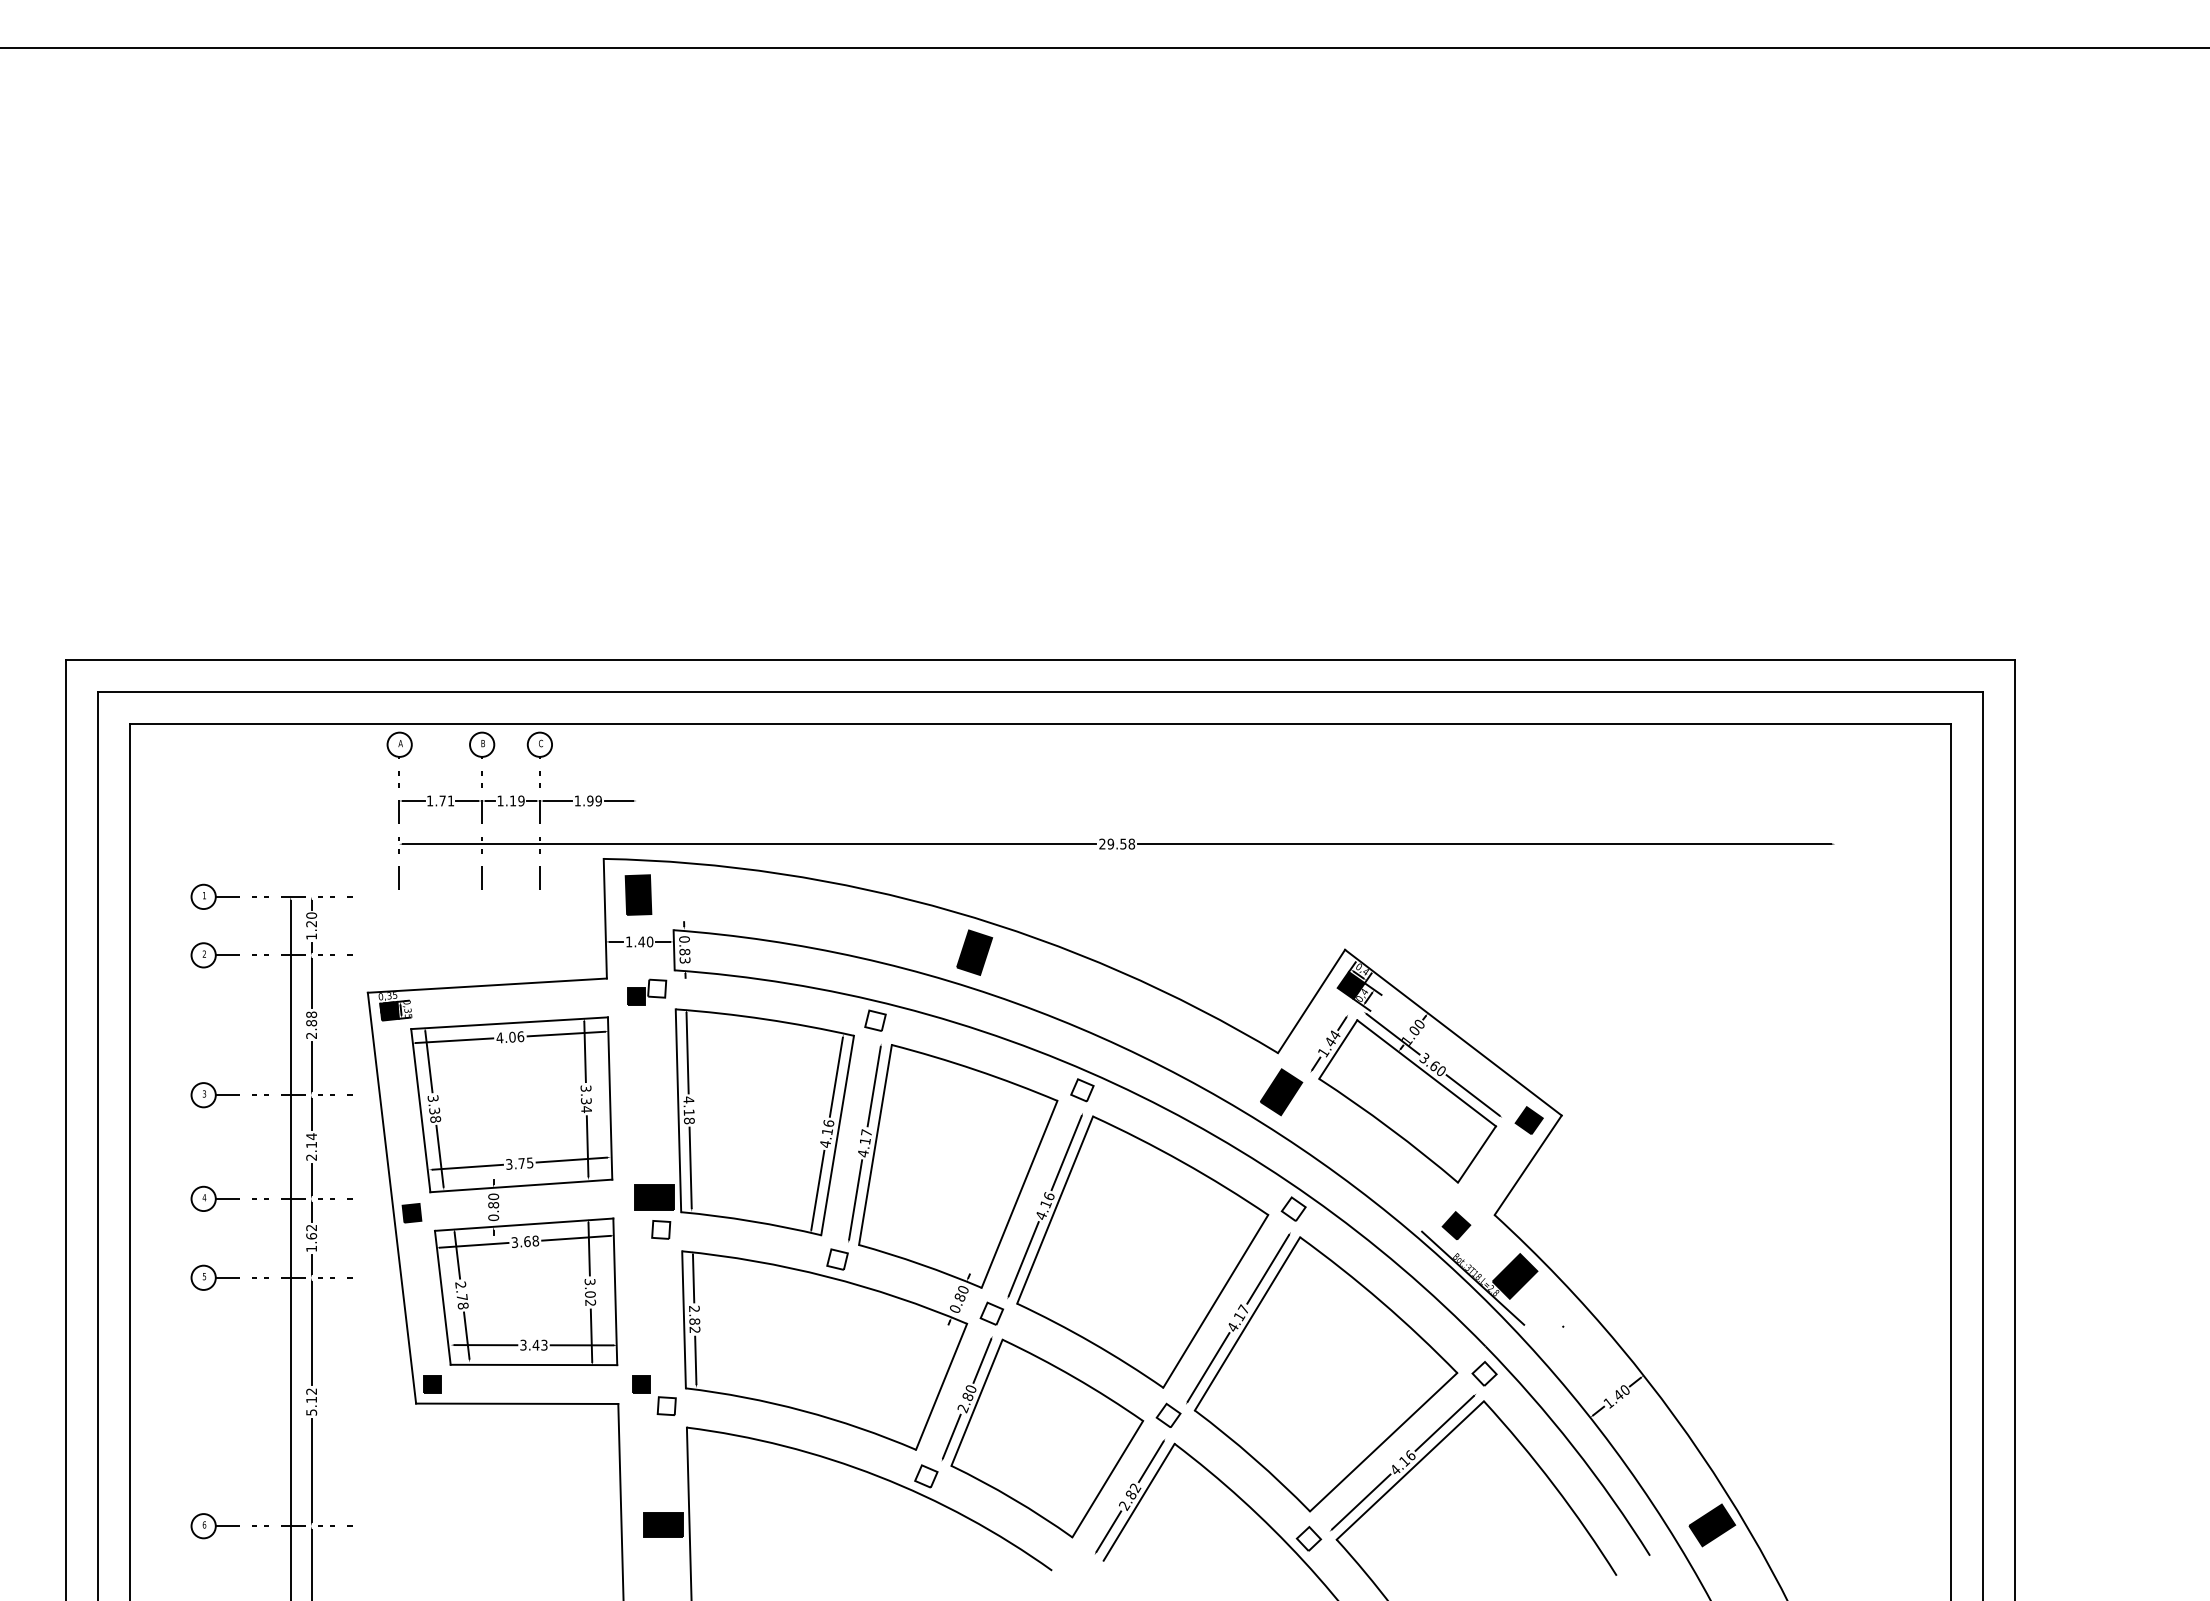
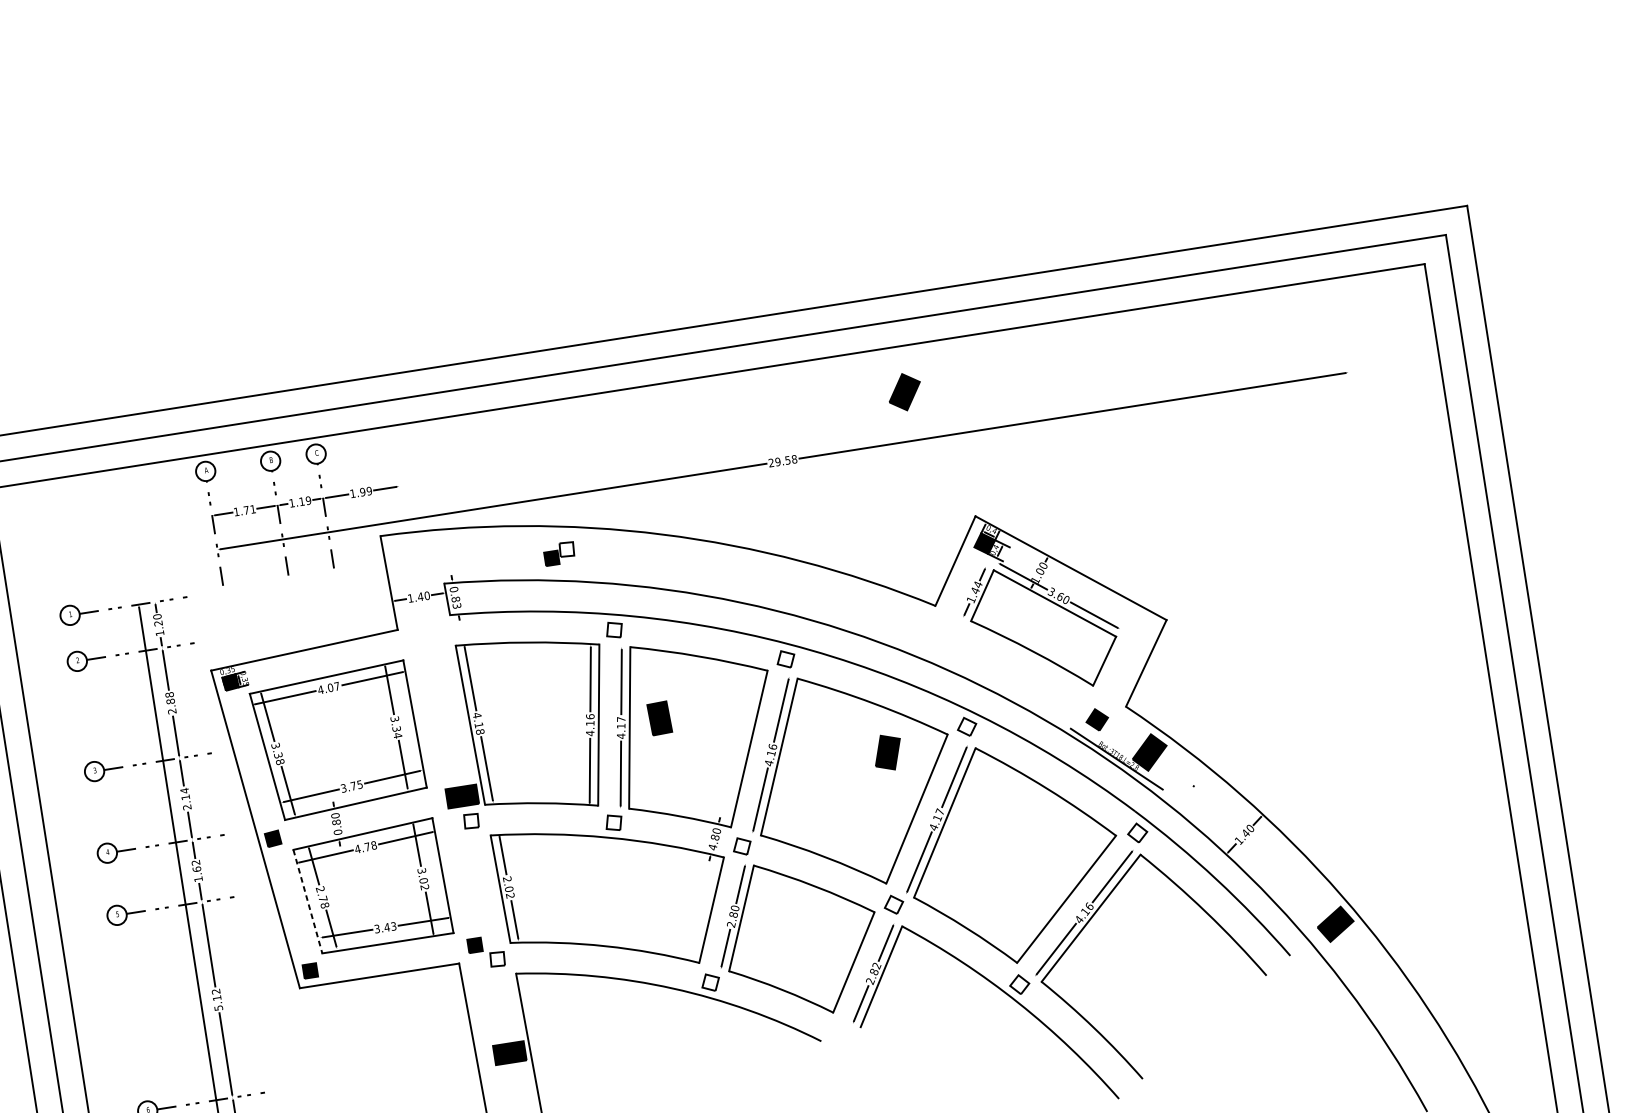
part: (638, 894) -> (659, 717), moved
part: (974, 952) -> (887, 752), moved
part: (647, 991) -> (559, 552), moved
text: (520, 1036) -> (336, 686), 4.06 -> 4.07
part: (1281, 1092) -> (904, 392), moved
part: (1528, 1120) -> (1140, 628), removed
text: (520, 1242) -> (362, 848), 3.68 -> 4.78
line: (442, 1298) -> (307, 902), solid -> dashed
text: (955, 1309) -> (713, 847), 0.80 -> 4.80
text: (694, 1321) -> (509, 889), 2.82 -> 2.02

